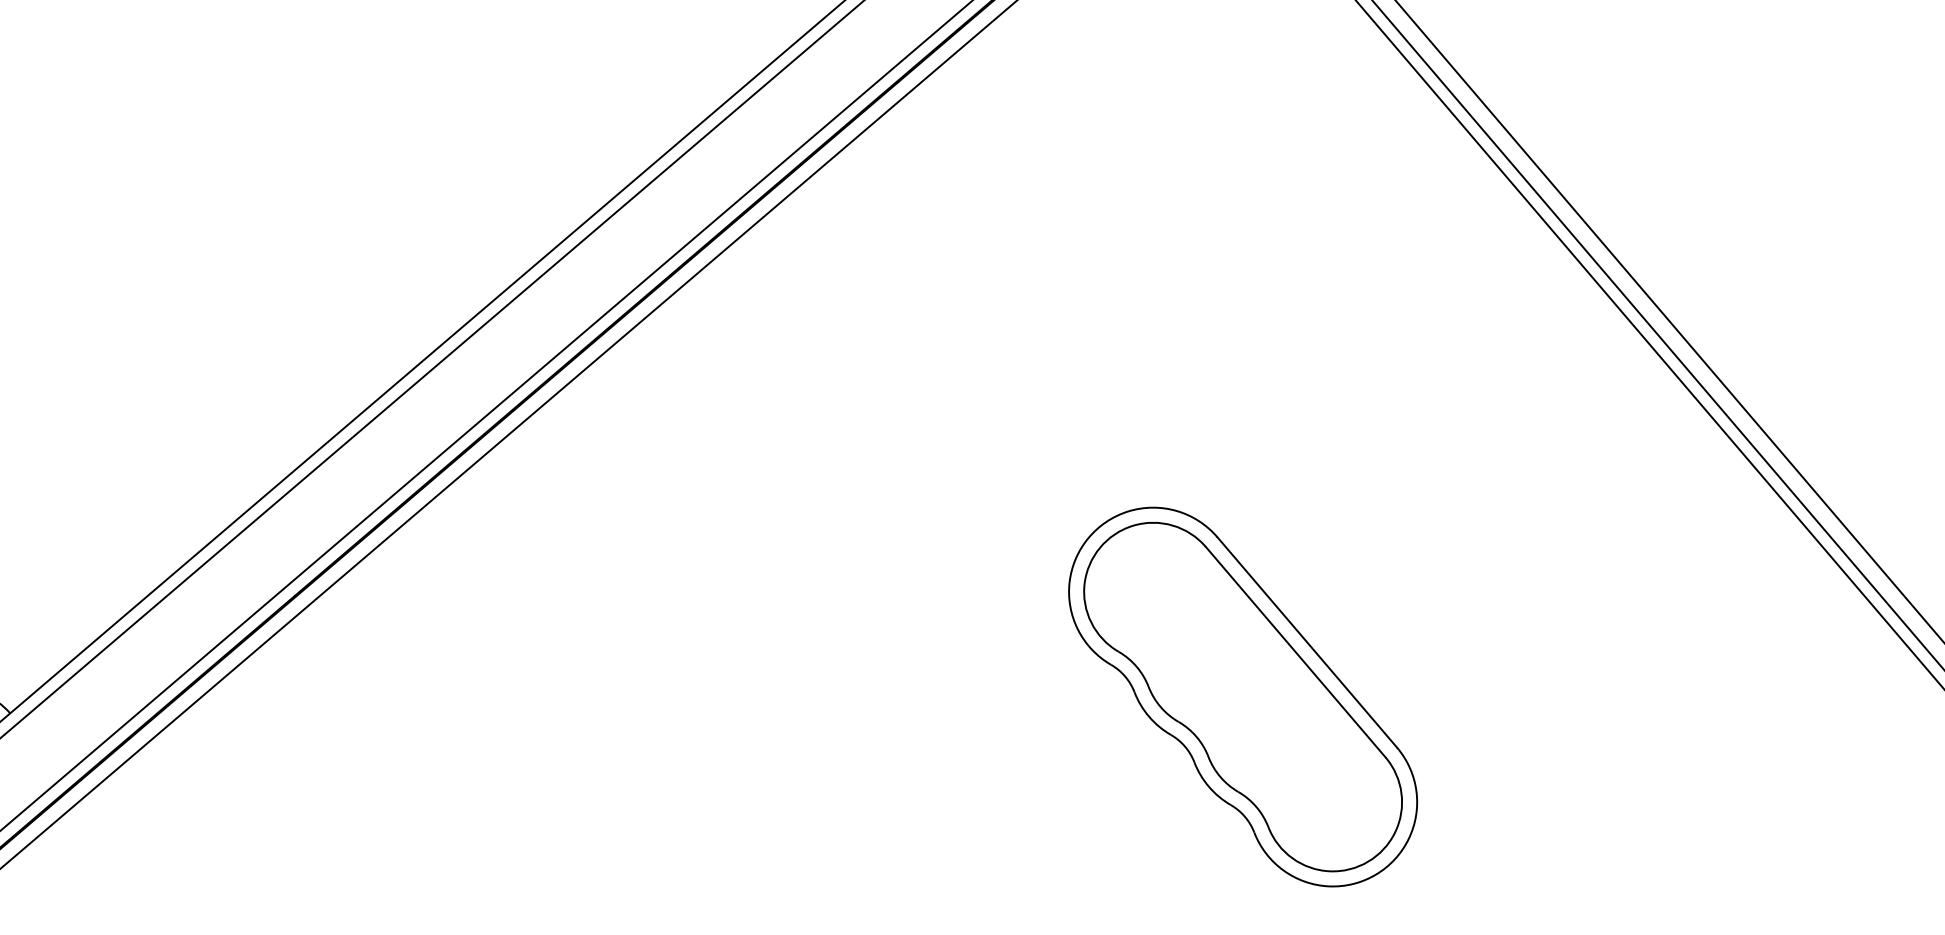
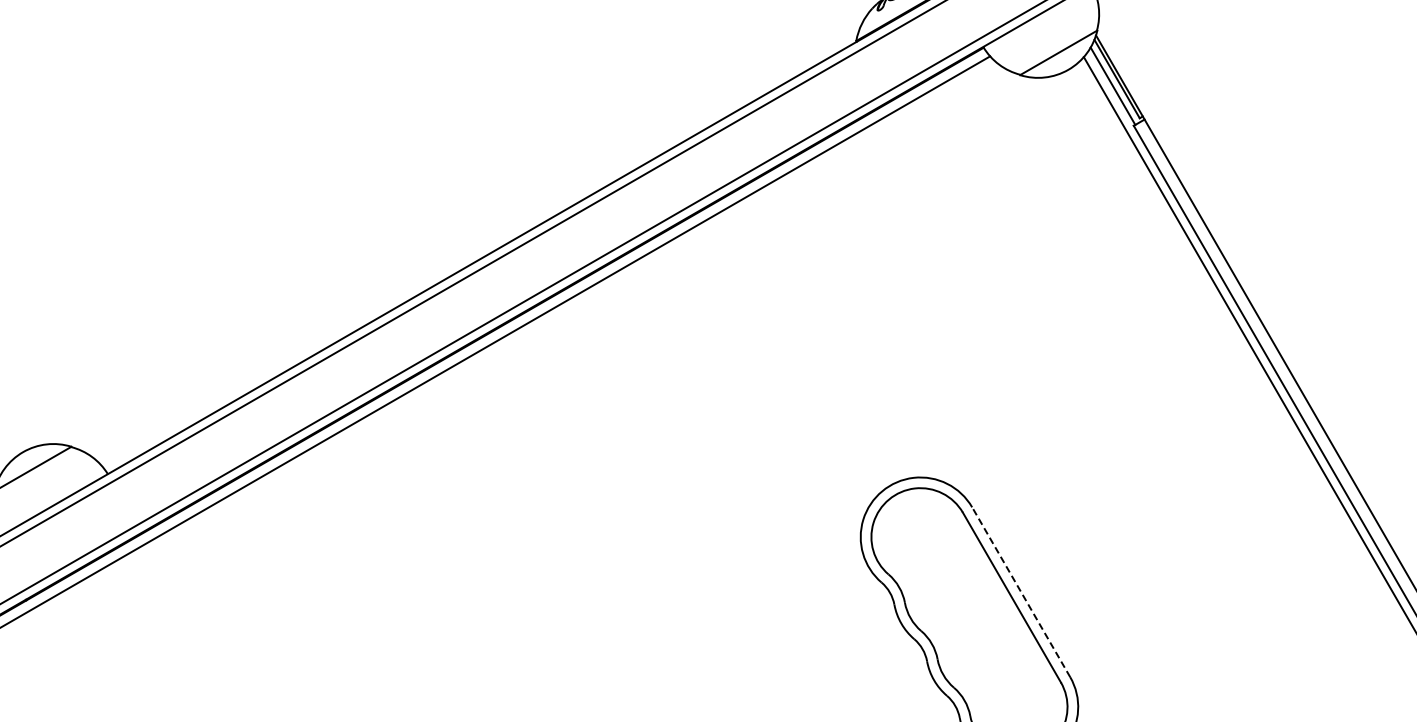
line: (1305, 641) -> (1020, 591), solid -> dashed

